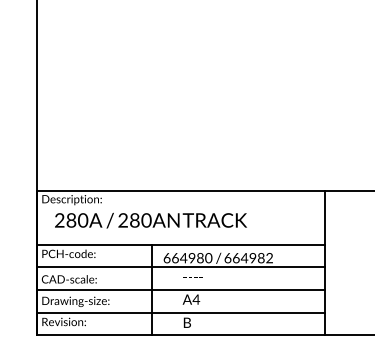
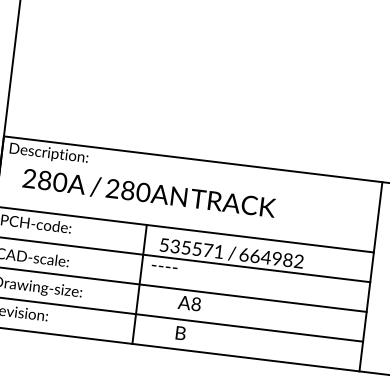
text: (187, 258) -> (191, 248), 664980 -> 535571
text: (192, 277) -> (163, 266), moved
text: (196, 299) -> (196, 304), A4 -> A8

